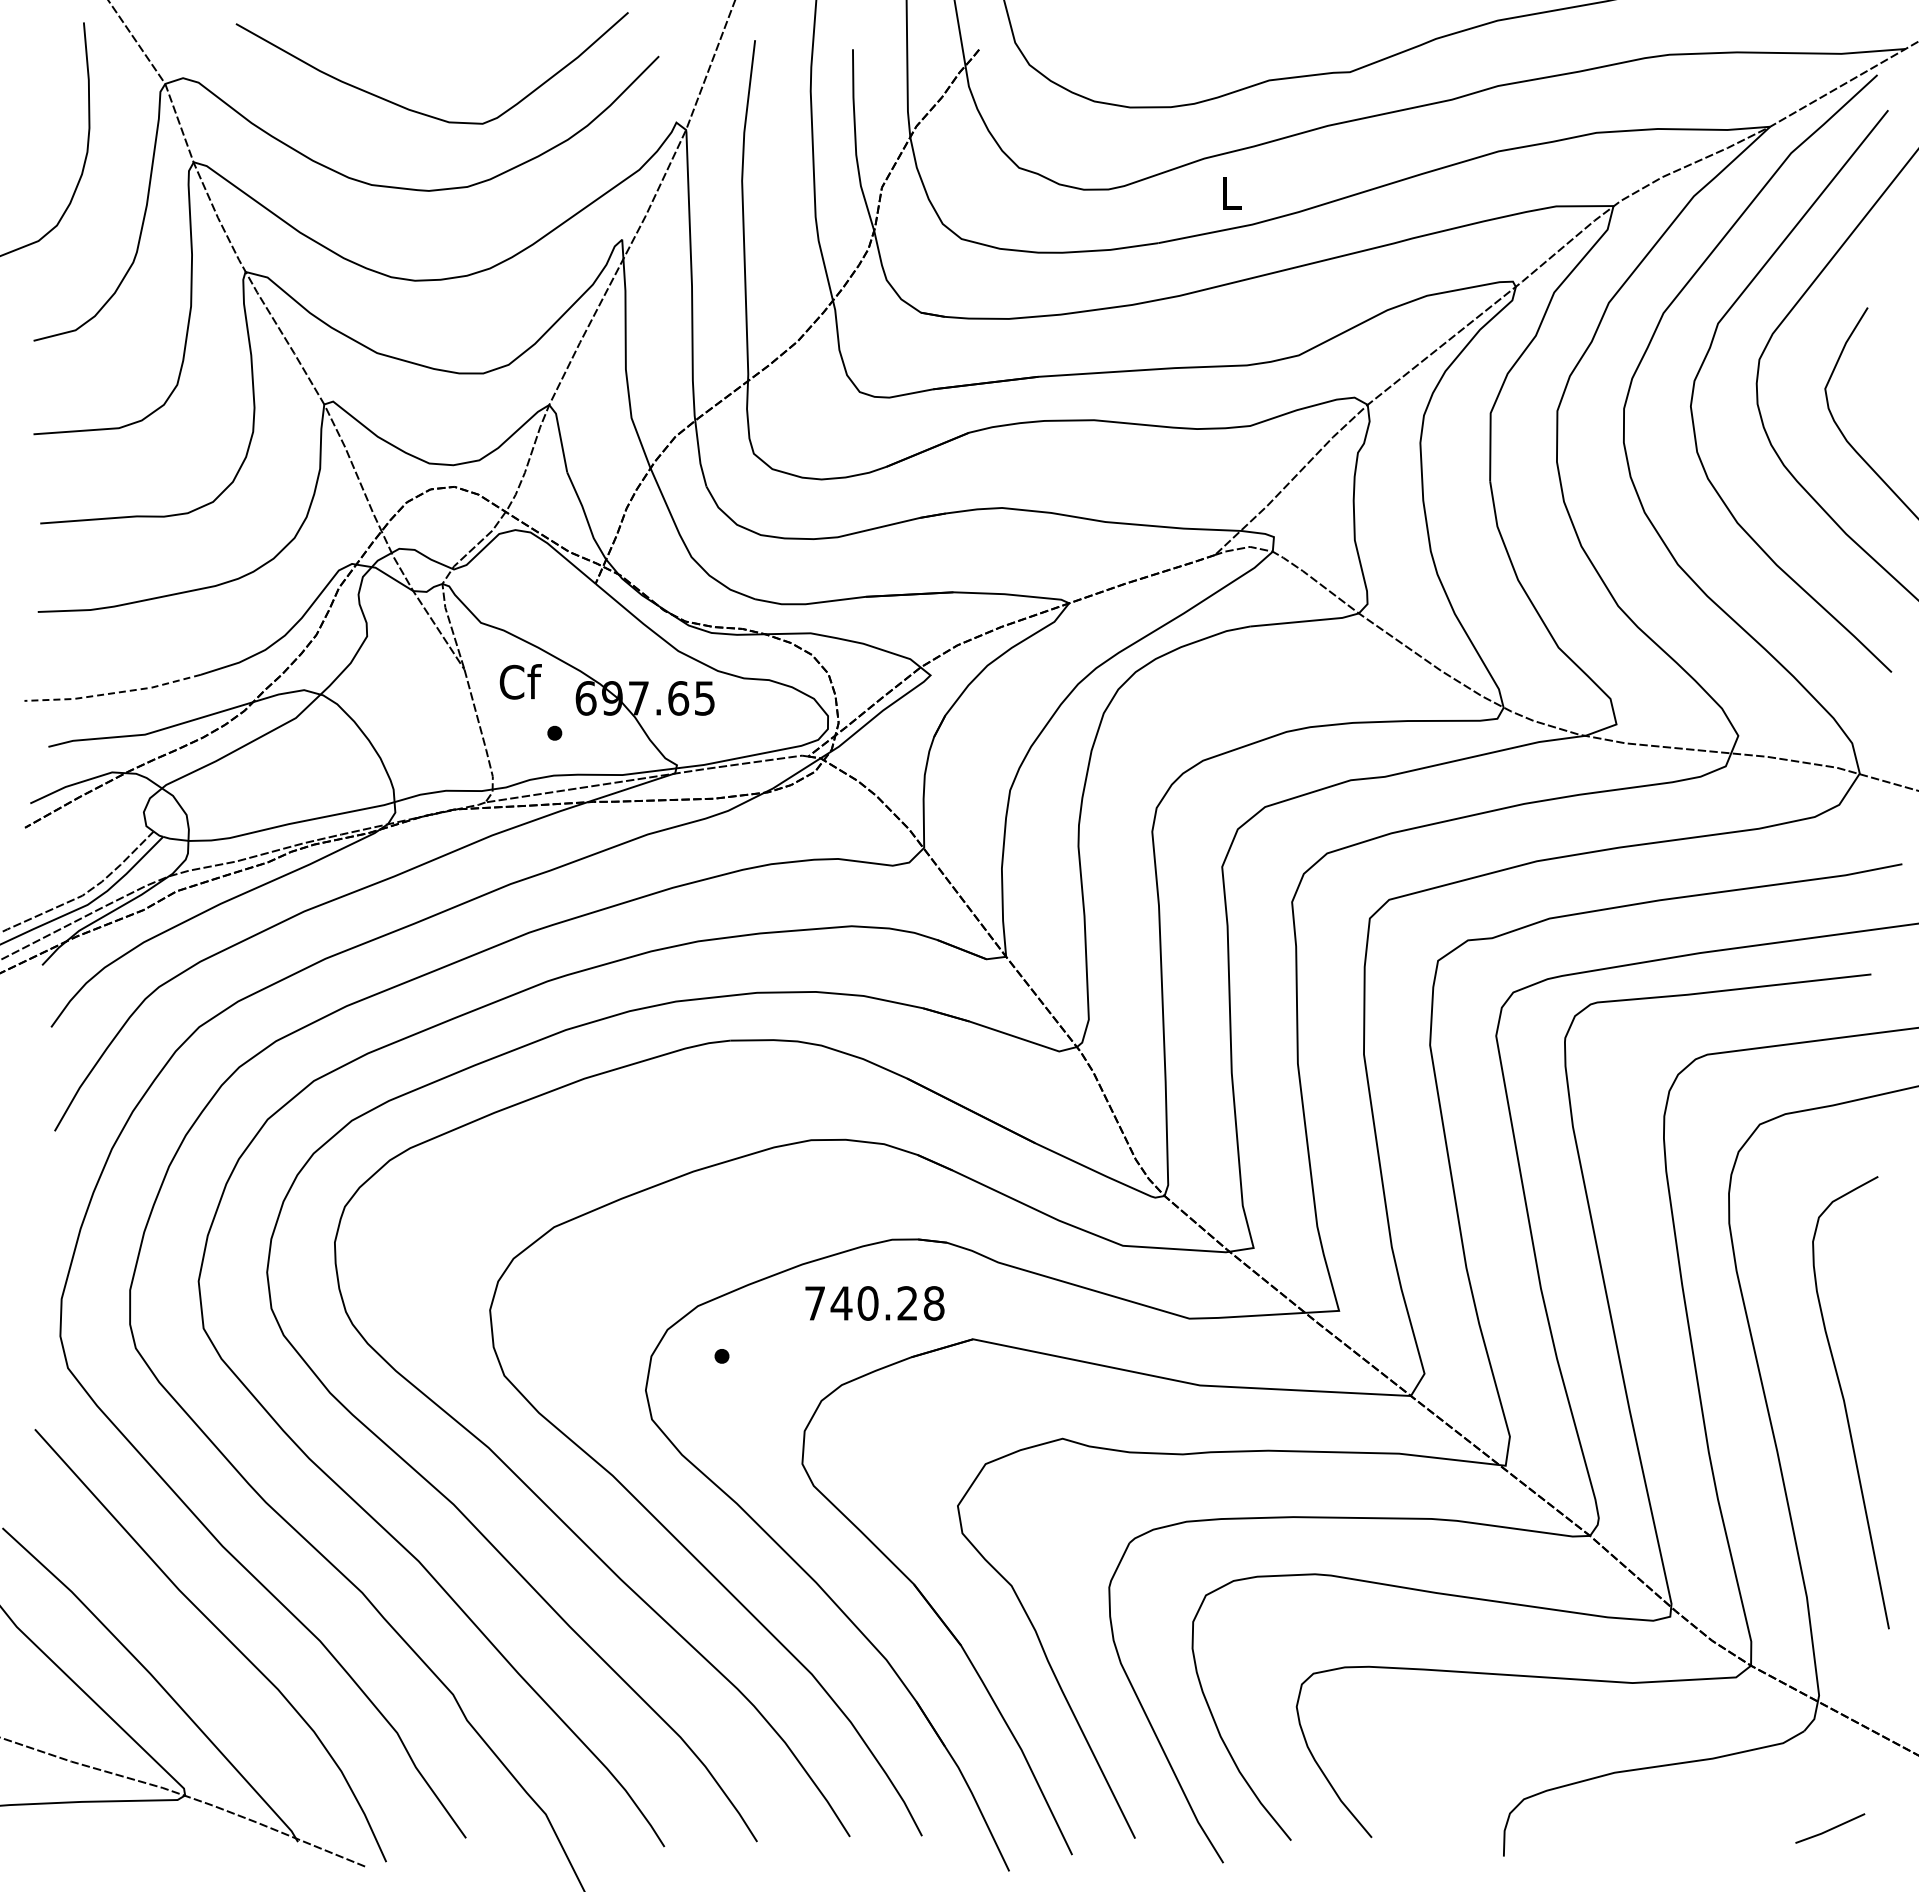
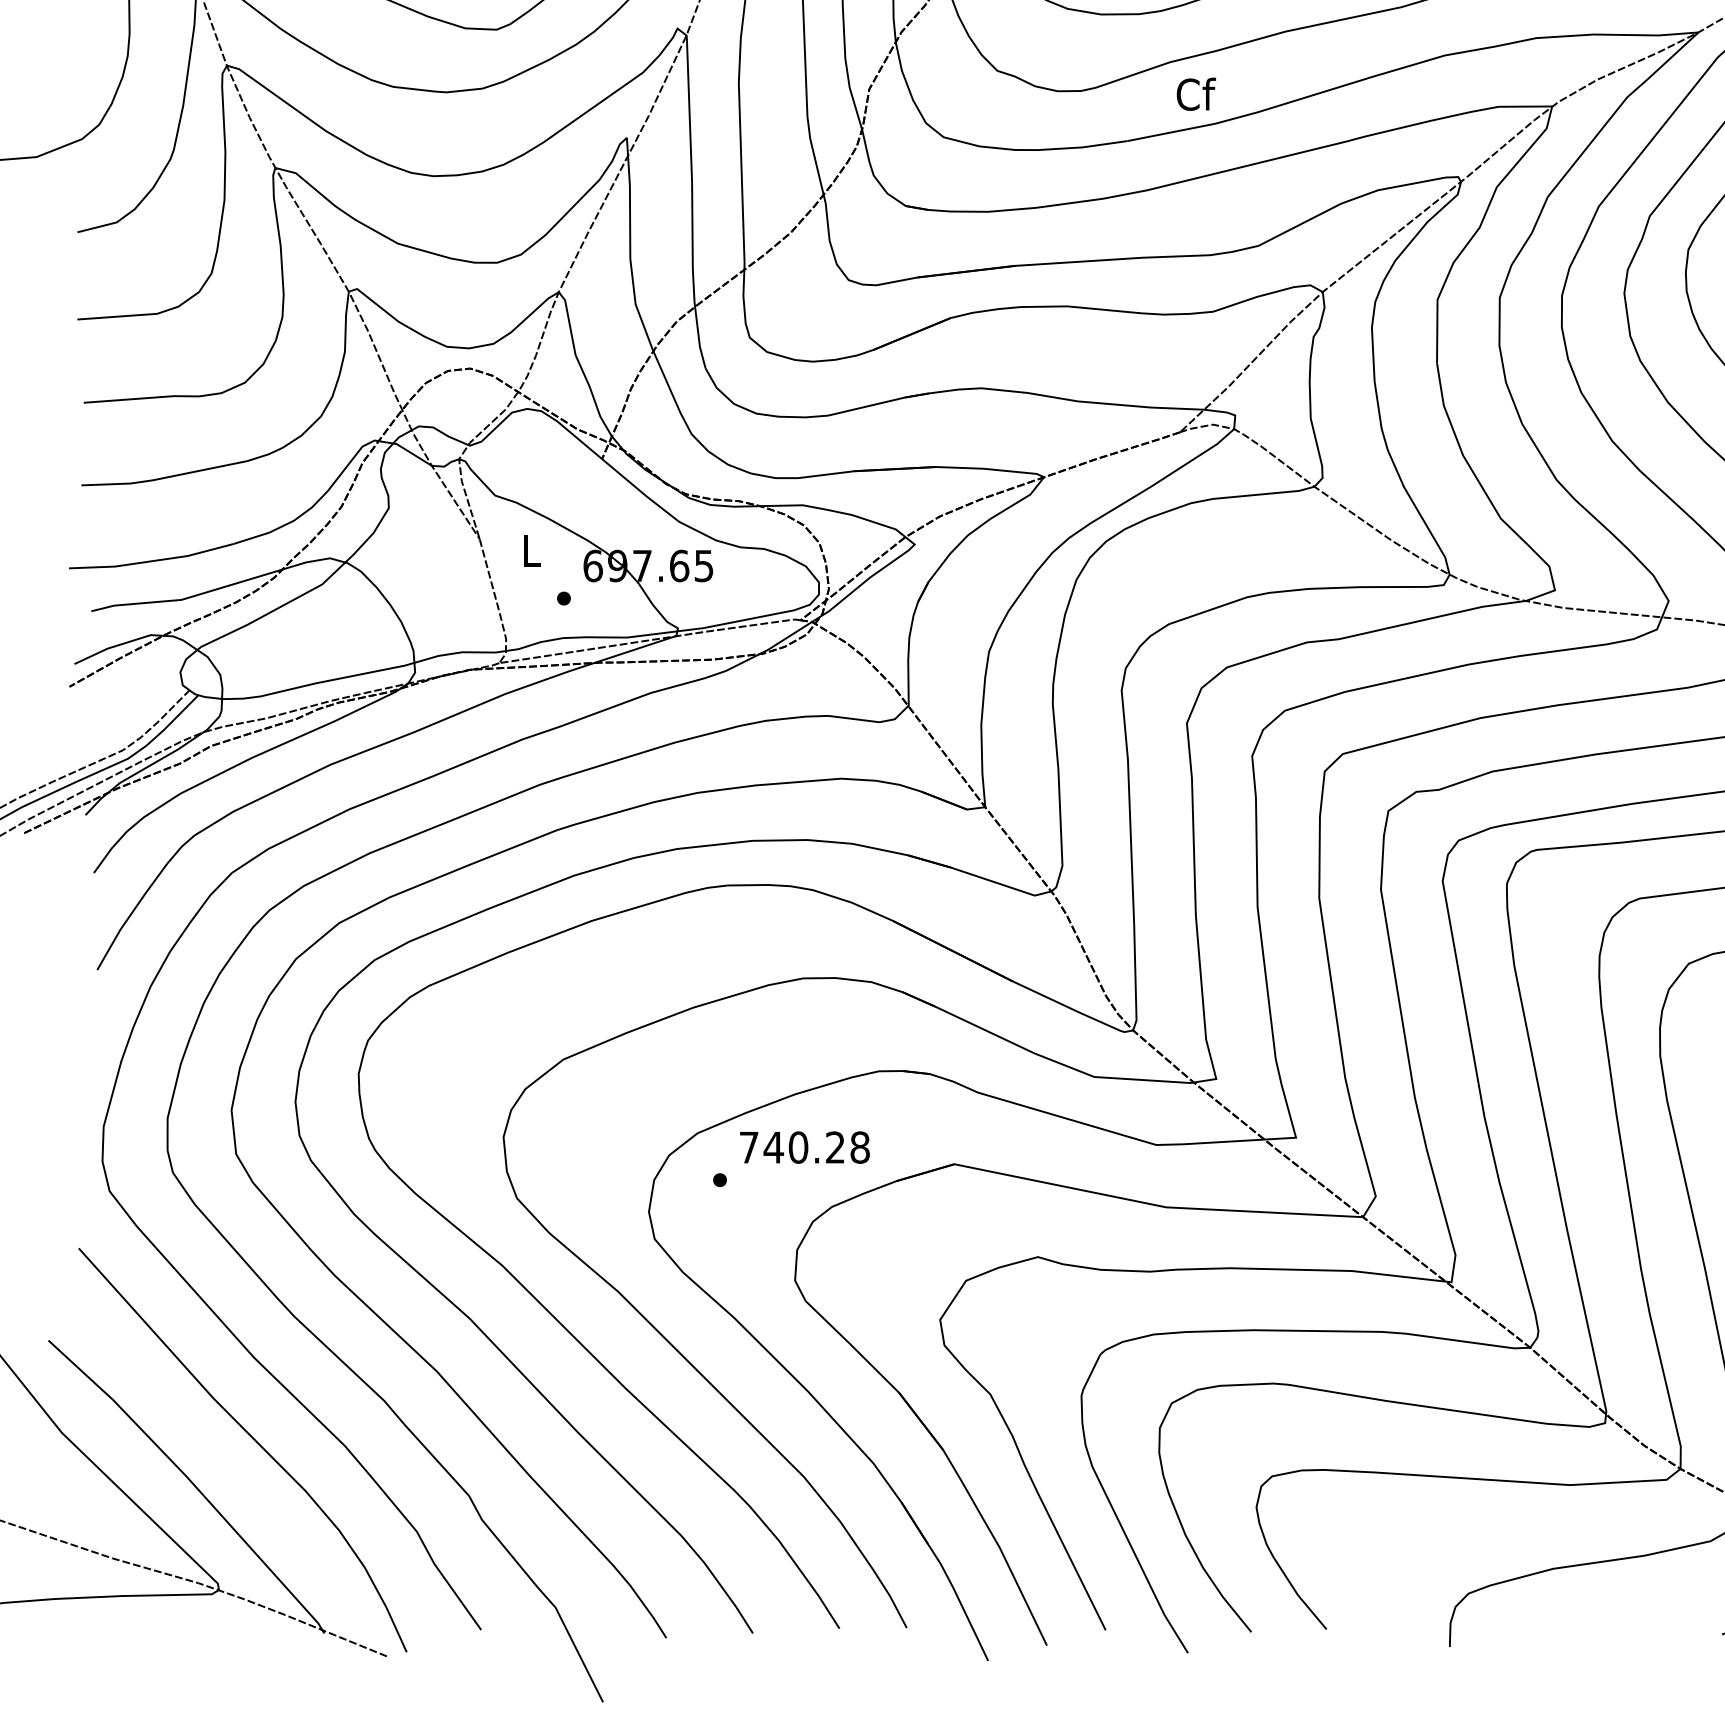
text: (1232, 192) -> (1196, 93), L -> Cf
text: (520, 681) -> (531, 550), Cf -> L
line: (113, 693) -> (152, 561), dashed -> solid
text: (874, 1303) -> (804, 1147), moved

